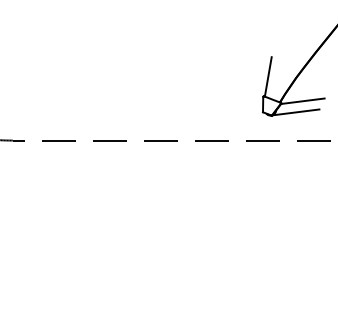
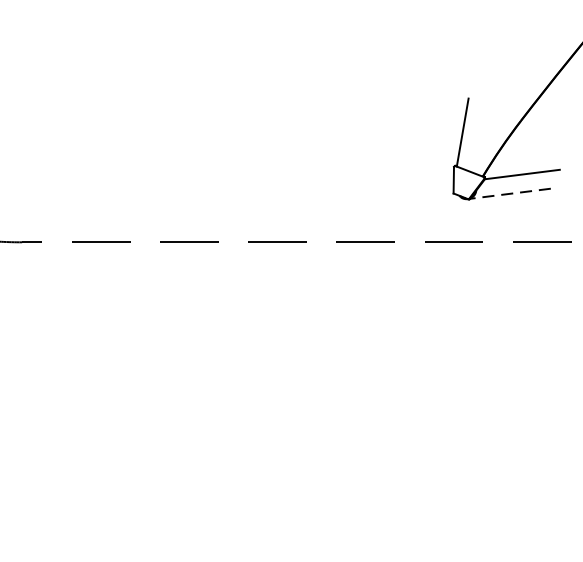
line: (295, 112) -> (509, 193), solid -> dashed

